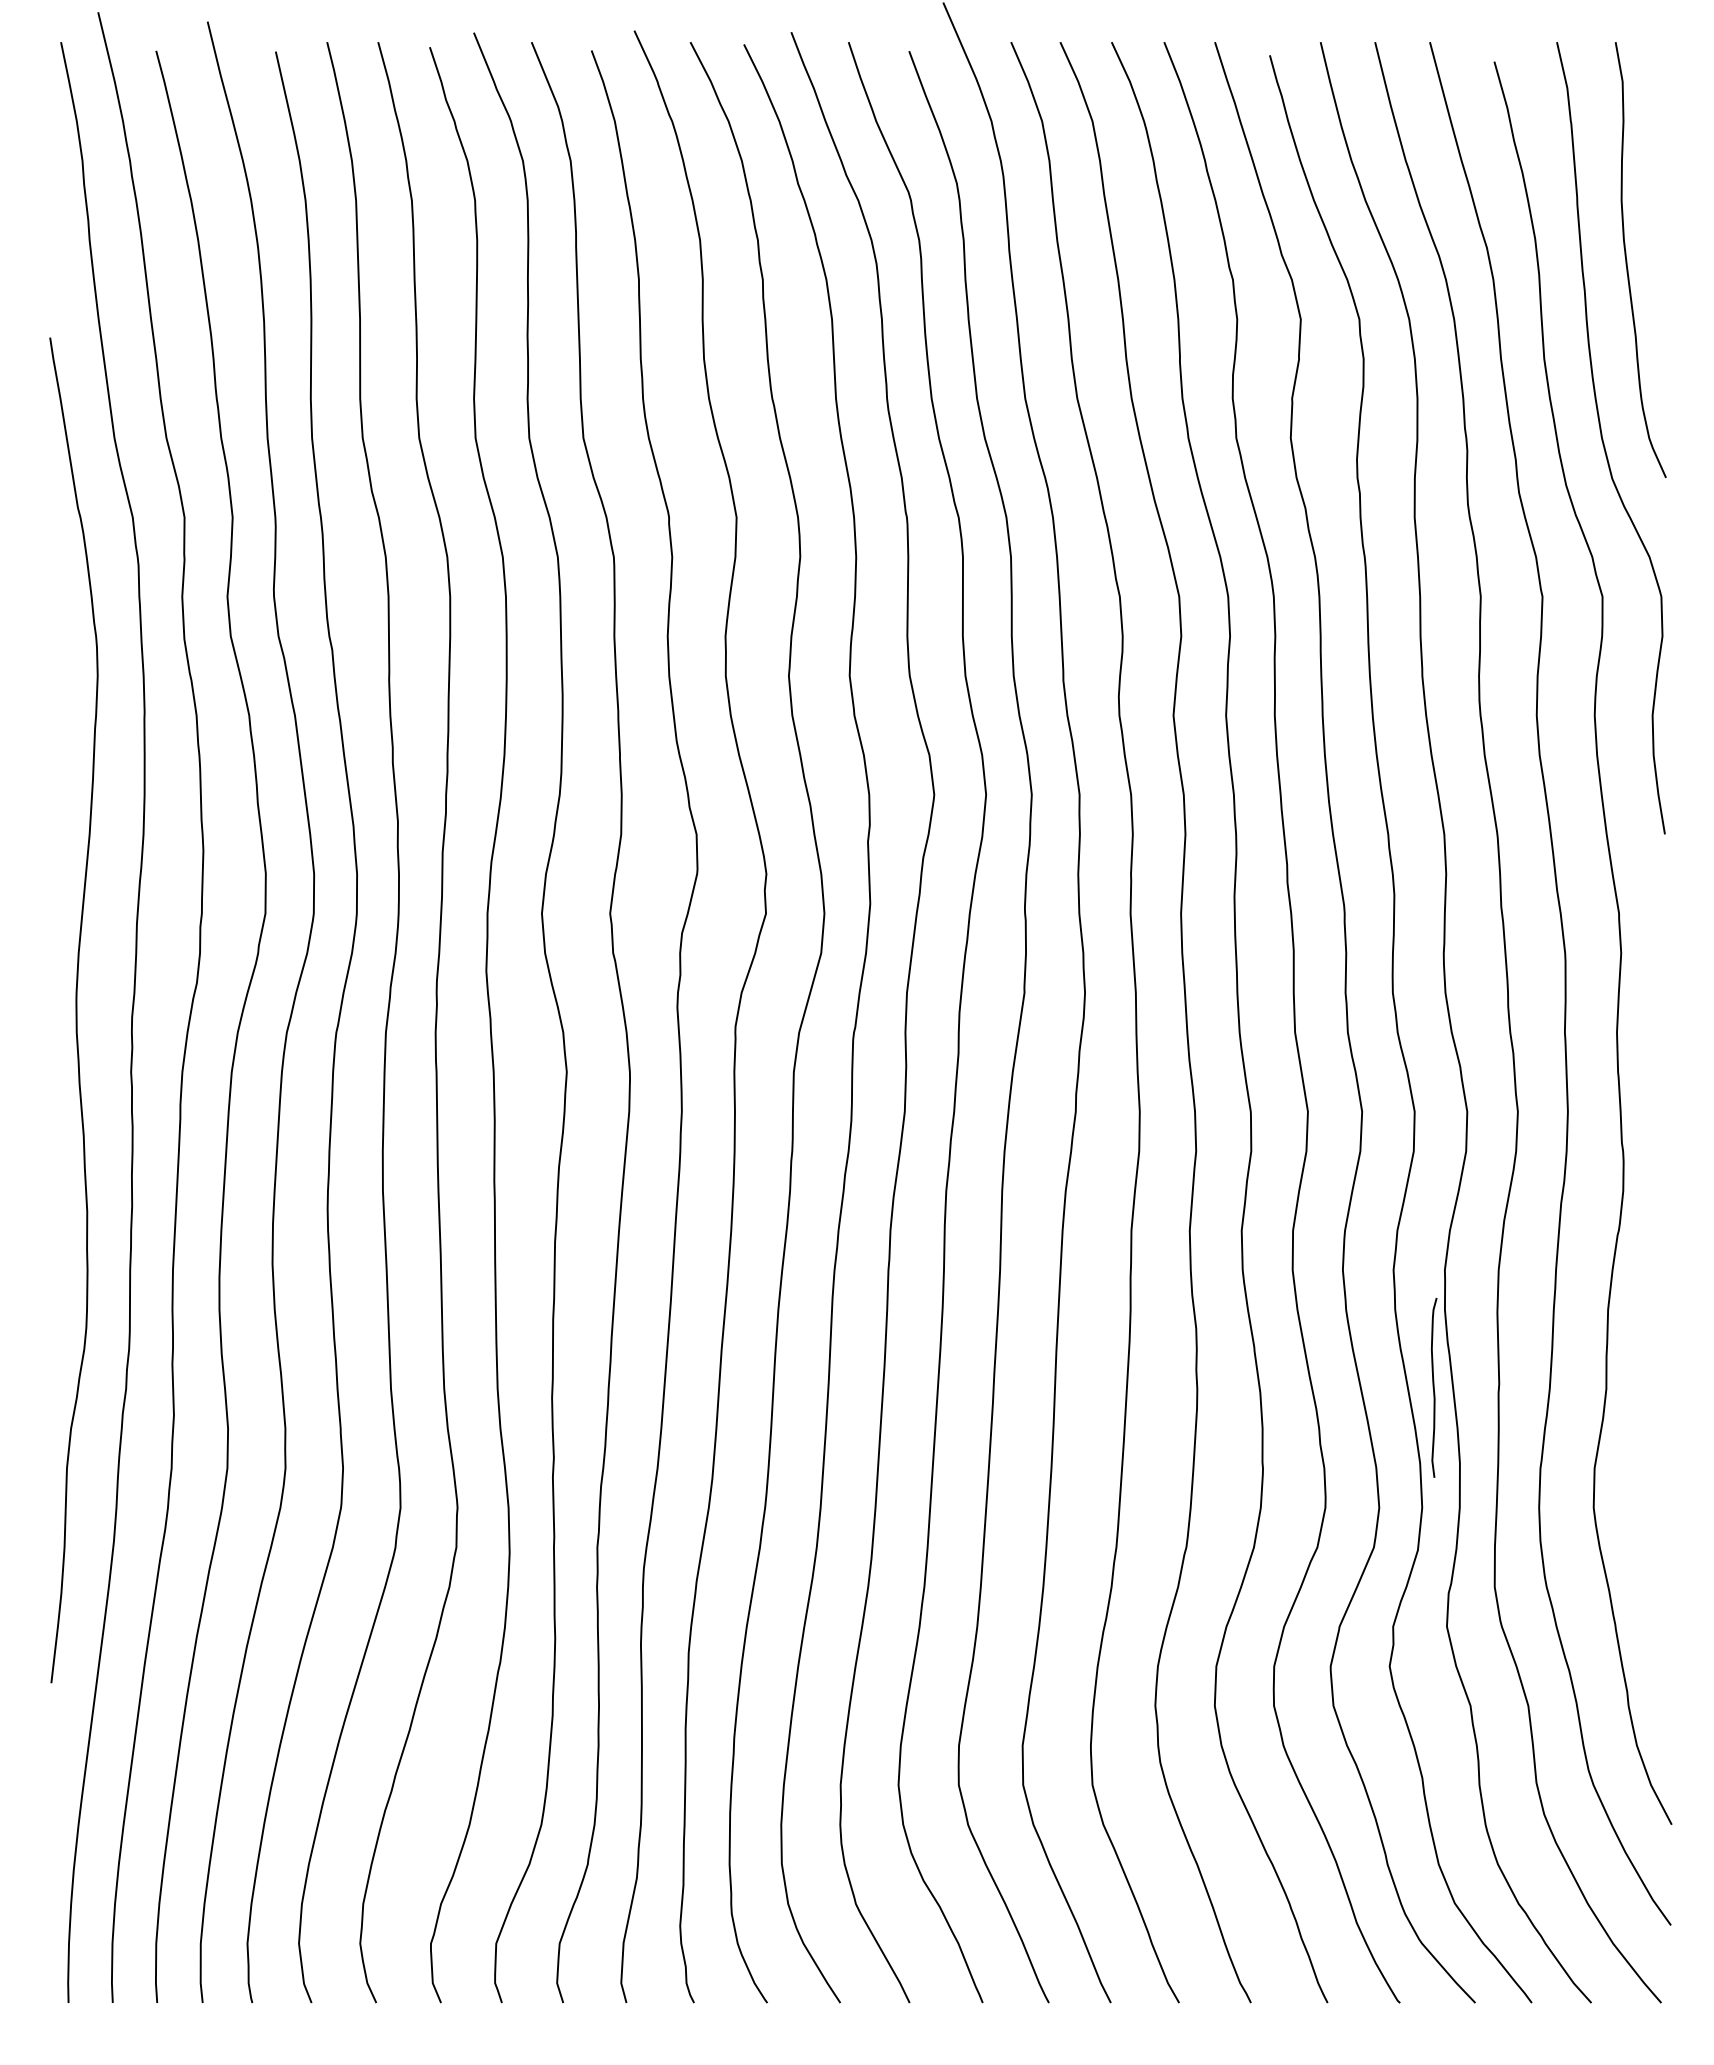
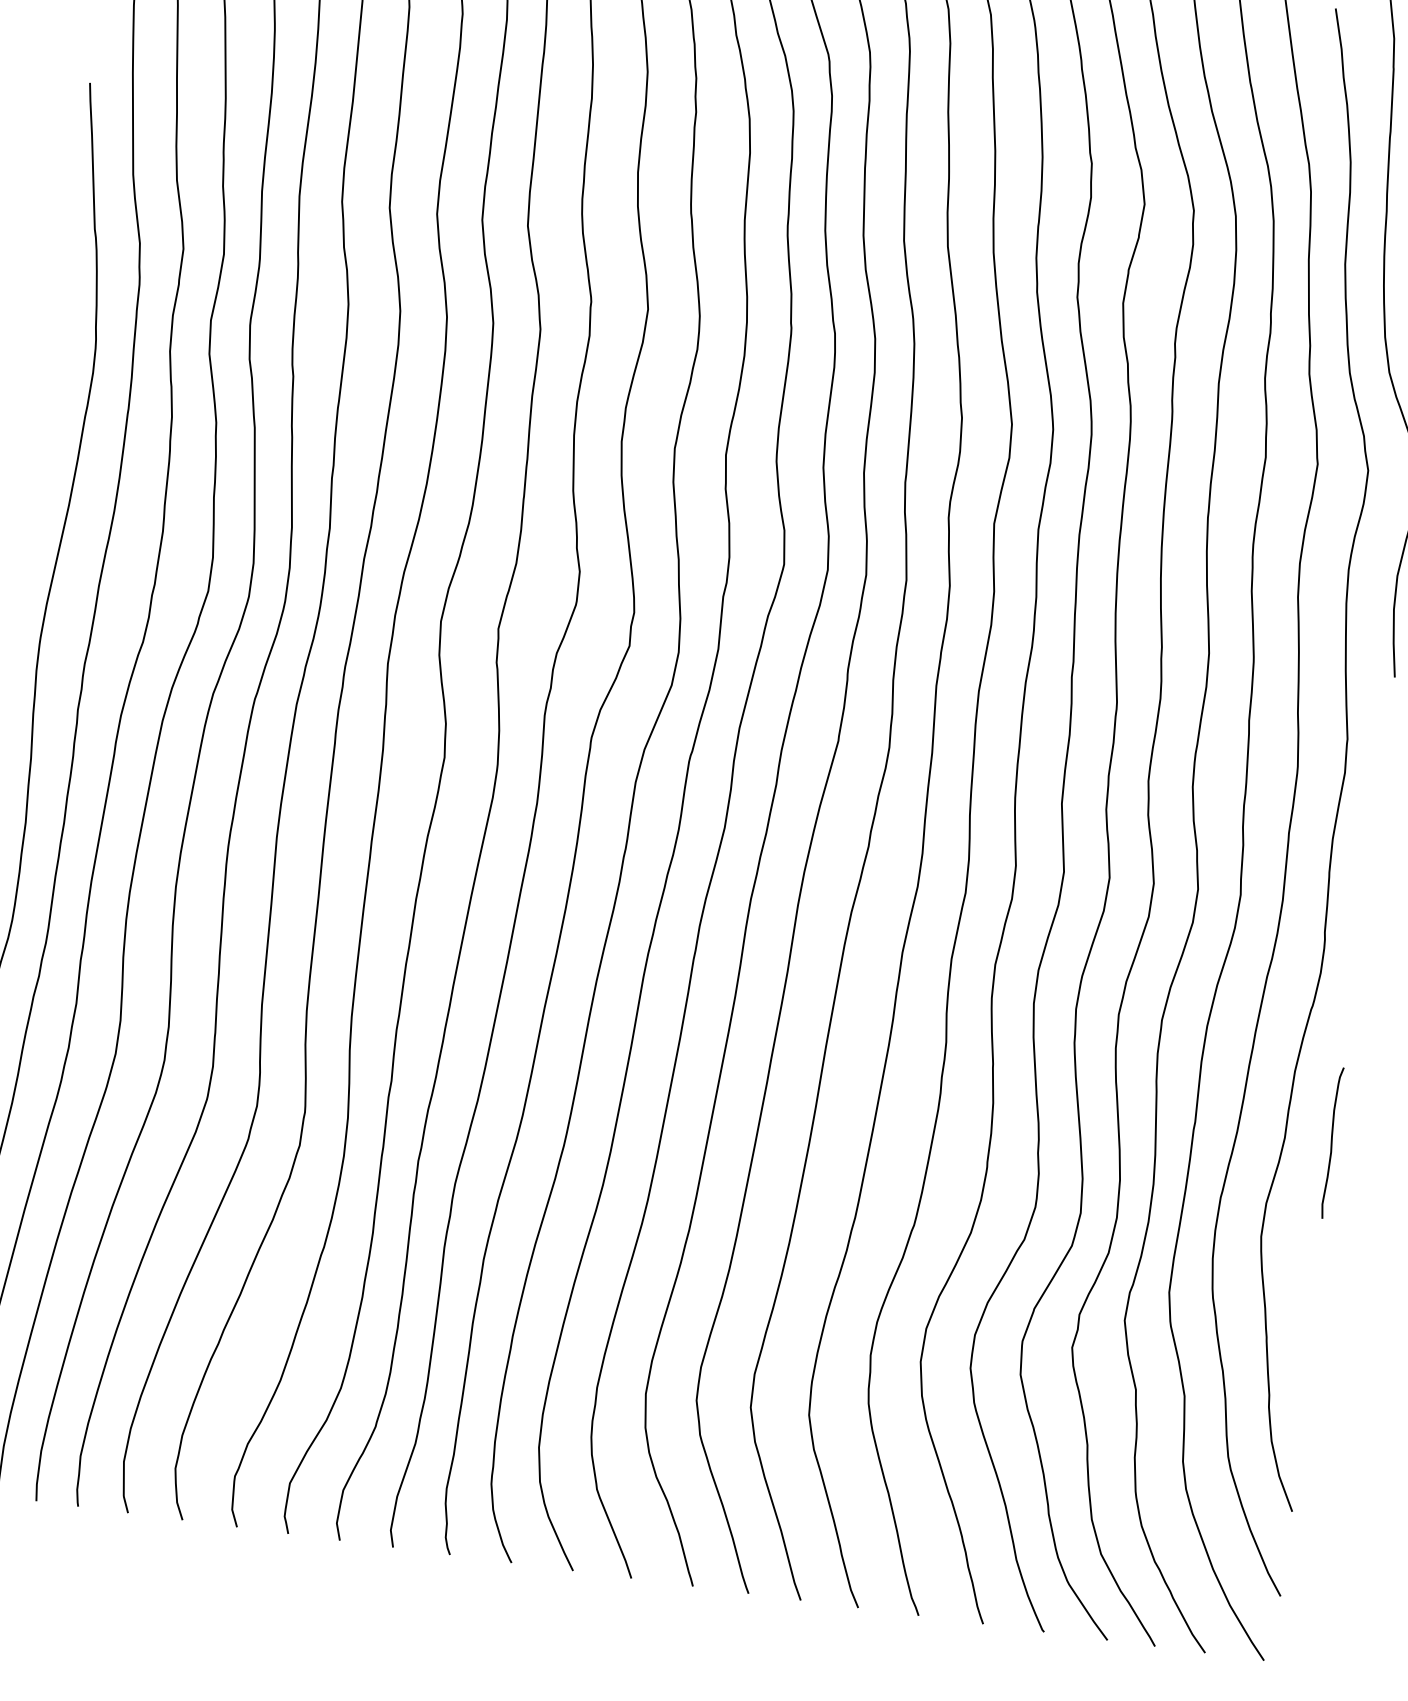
curve: (1433, 1387) -> (1331, 1142), moved

